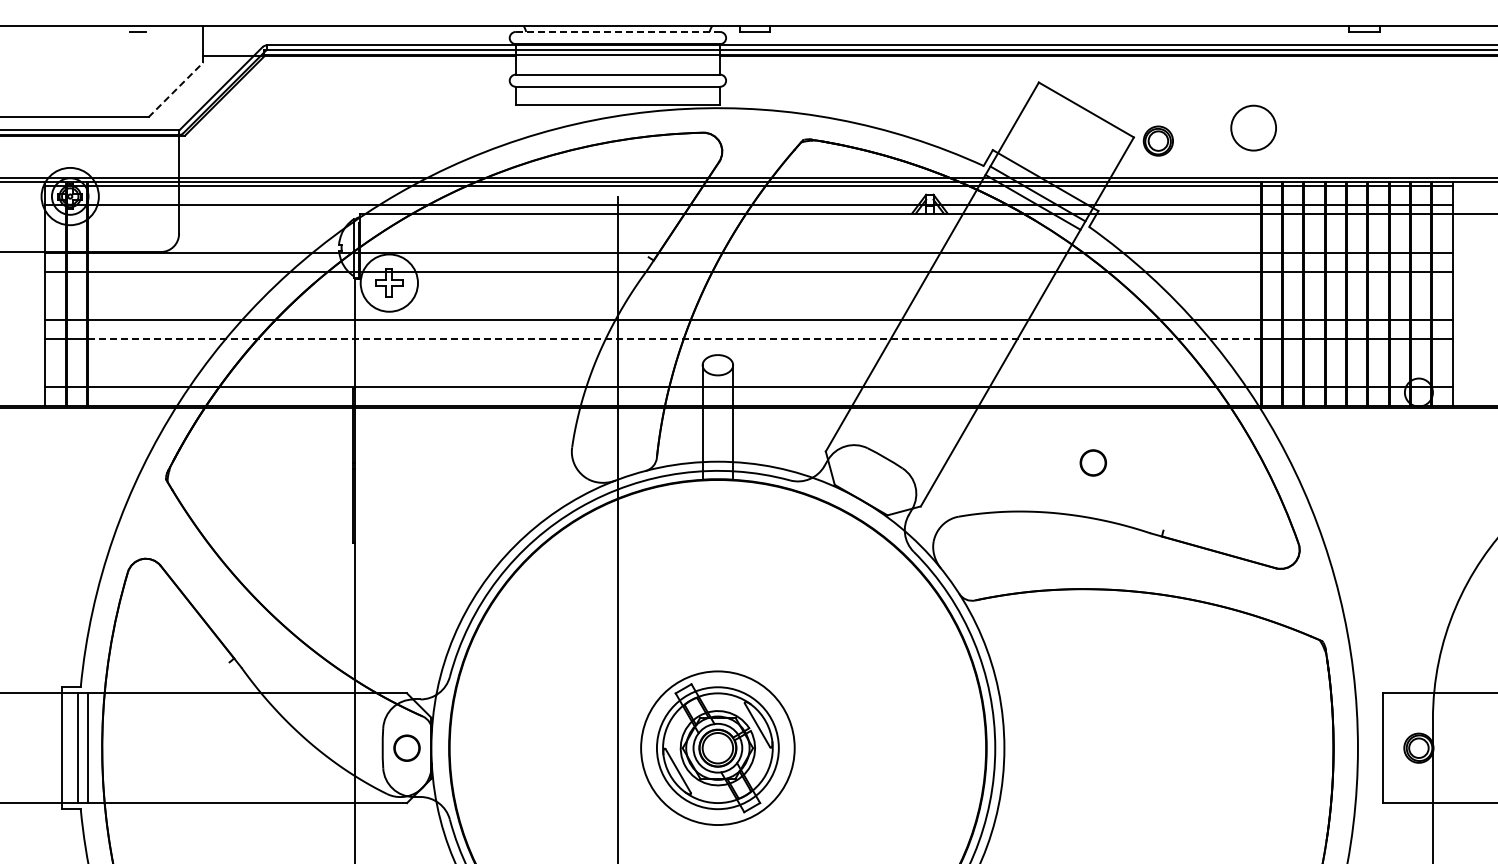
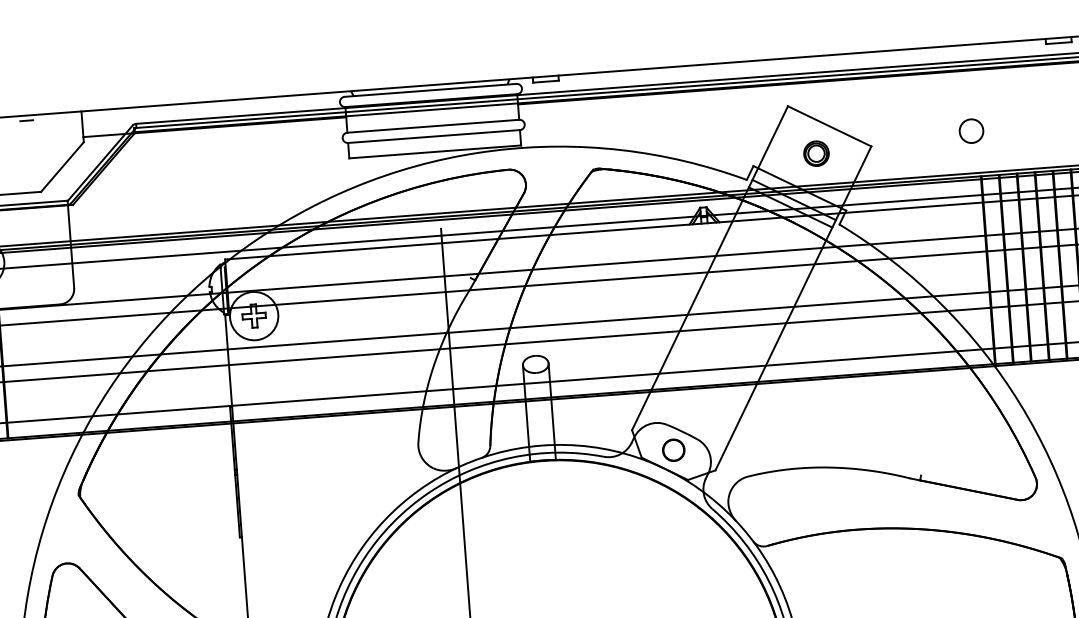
line: (618, 31) -> (431, 89), dashed -> solid
line: (176, 89) -> (62, 166), dashed -> solid
circle: (1253, 128) -> (971, 131), size x0.62
part: (1157, 140) -> (815, 153), moved
line: (673, 338) -> (496, 344), dashed -> solid
circle: (1092, 462) -> (673, 449), moved

